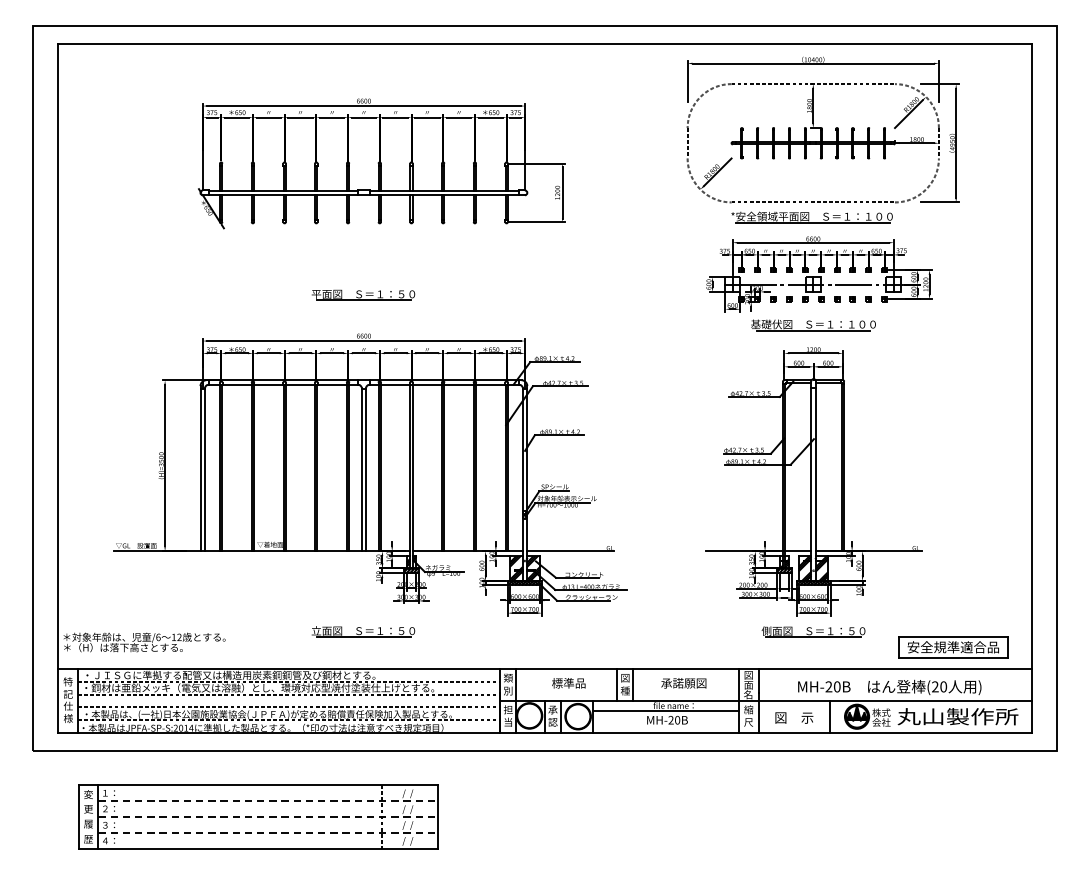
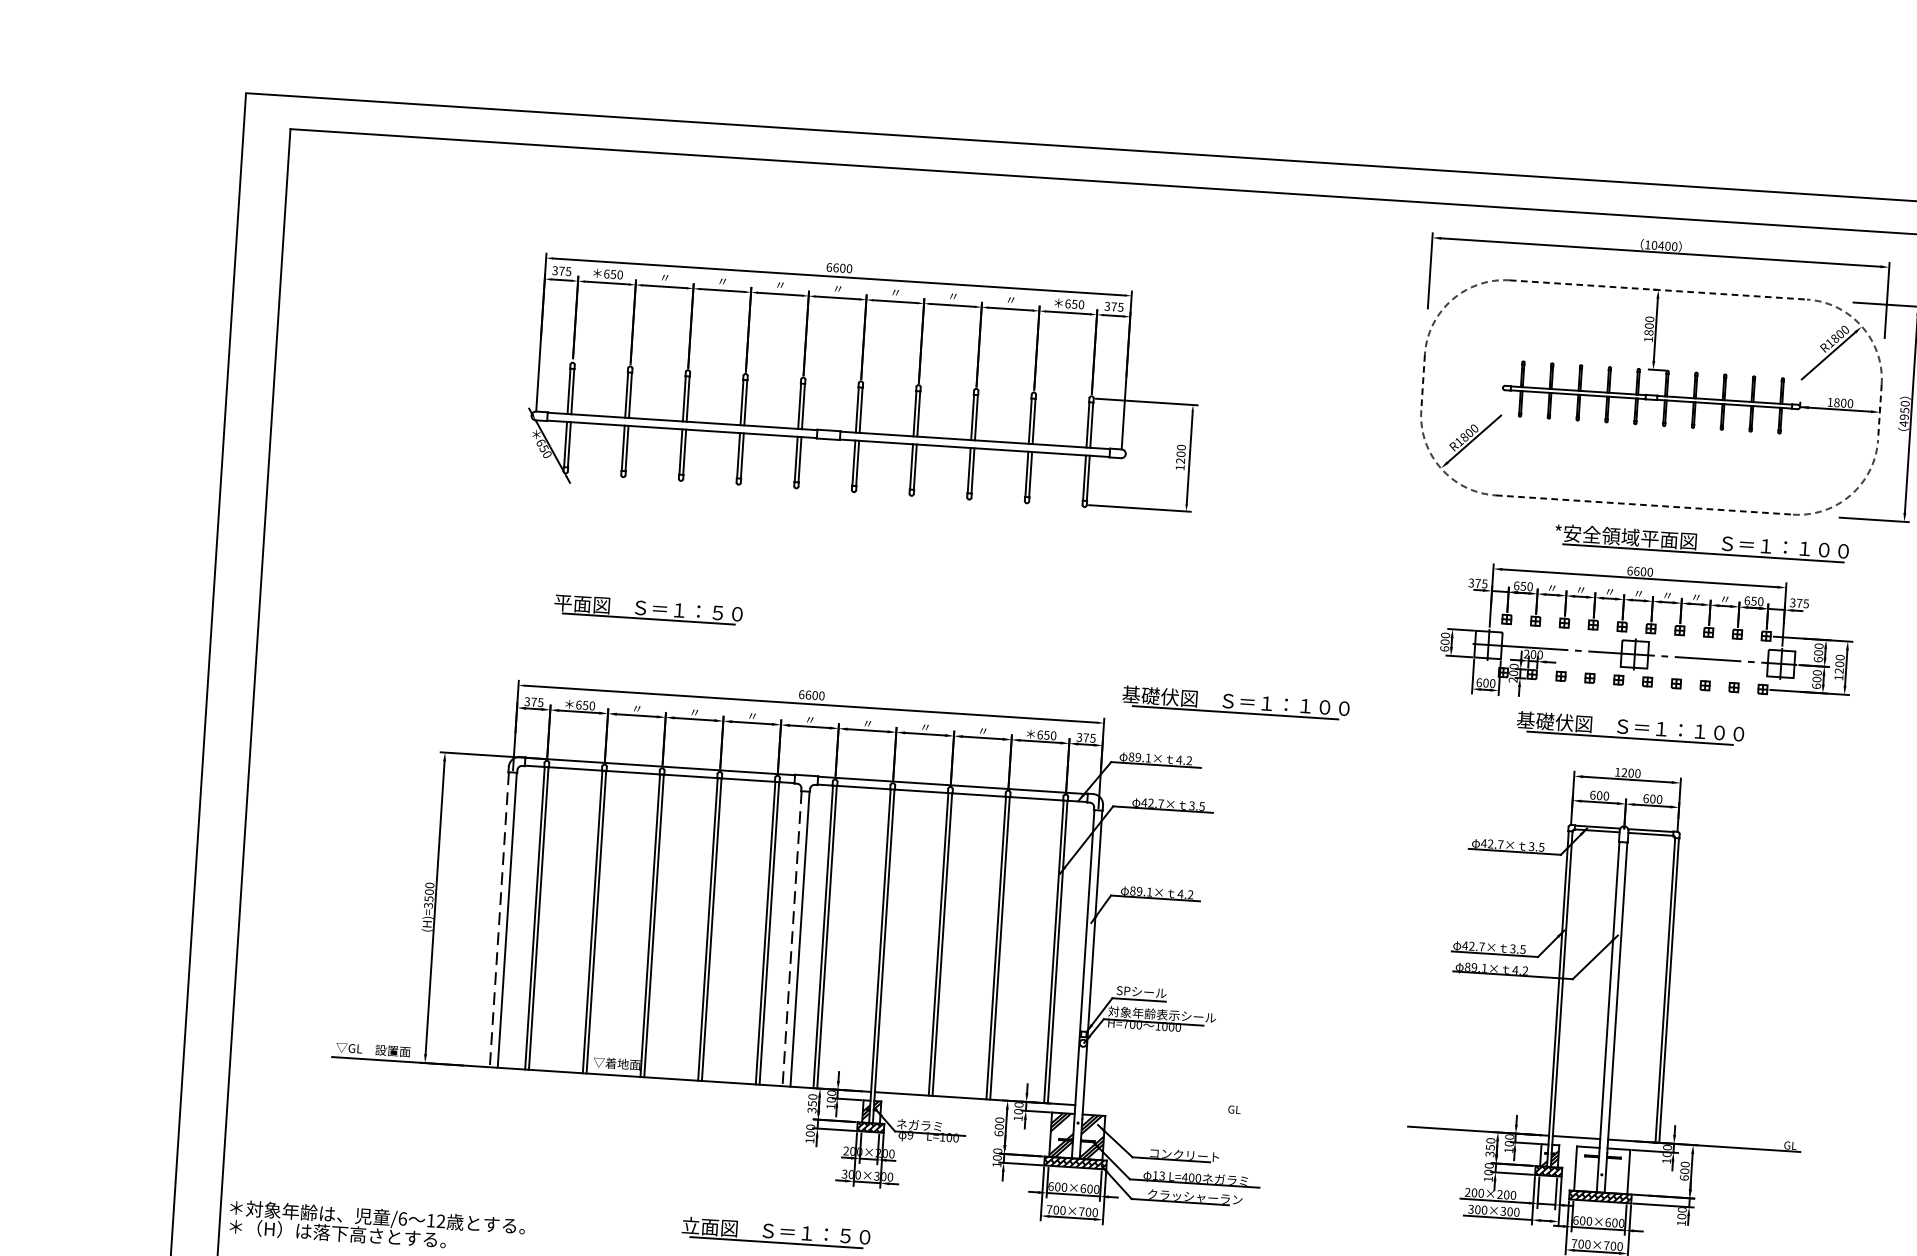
part: (811, 217) -> (1700, 543), moved
part: (363, 294) -> (648, 608), moved
part: (596, 325) -> (1235, 703), added
line: (200, 470) -> (498, 920), solid -> dashed
line: (361, 470) -> (791, 939), solid -> dashed
line: (570, 551) -> (1162, 1111), removed
hatch: (813, 568) -> (1601, 1170), removed

